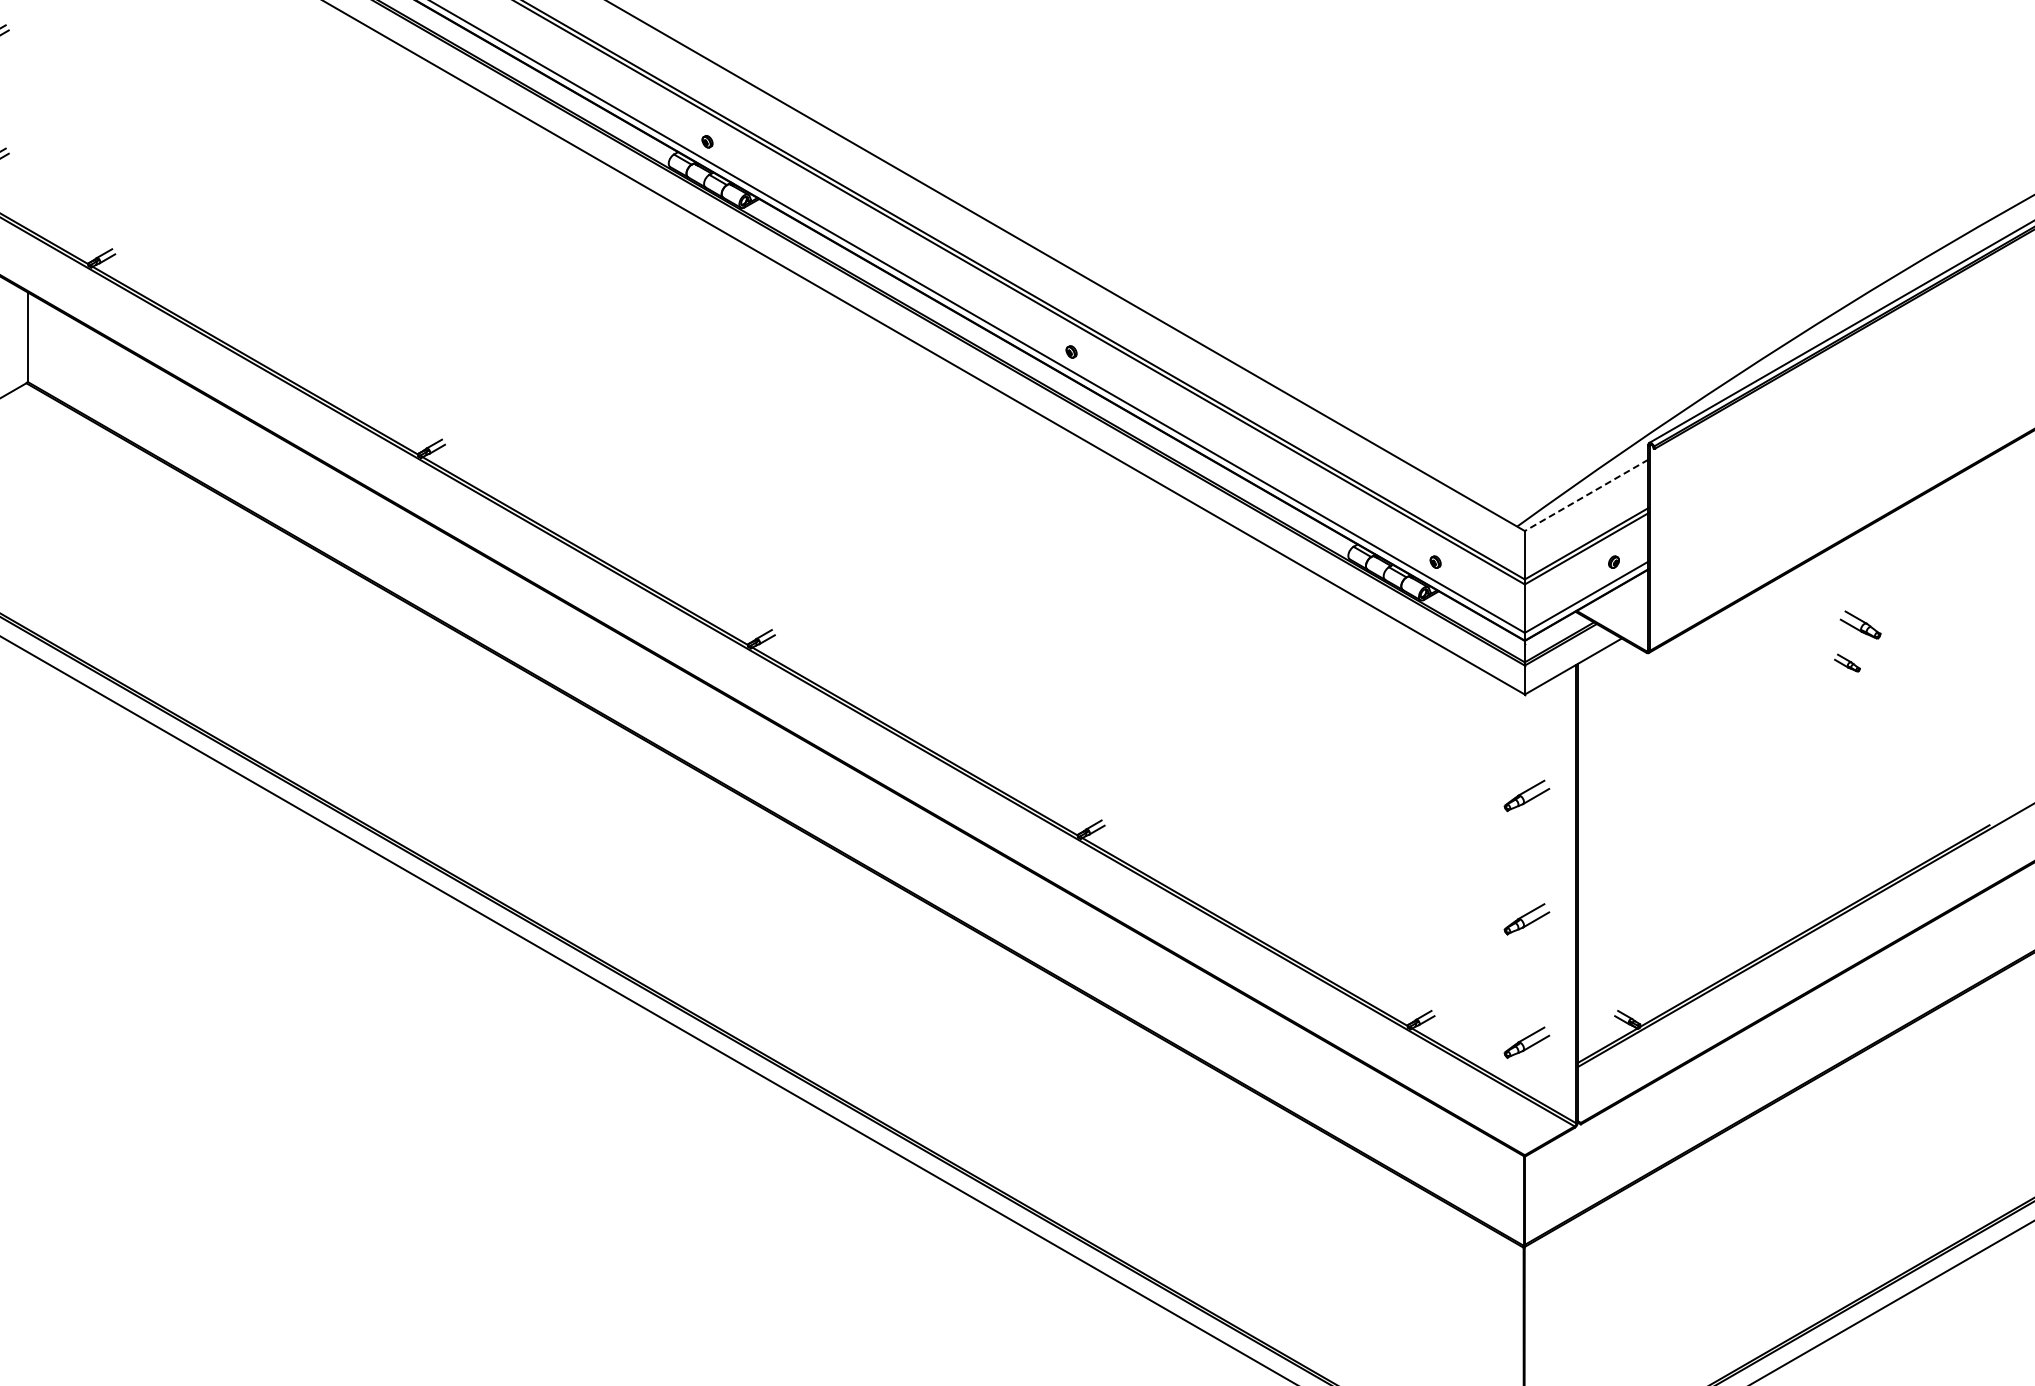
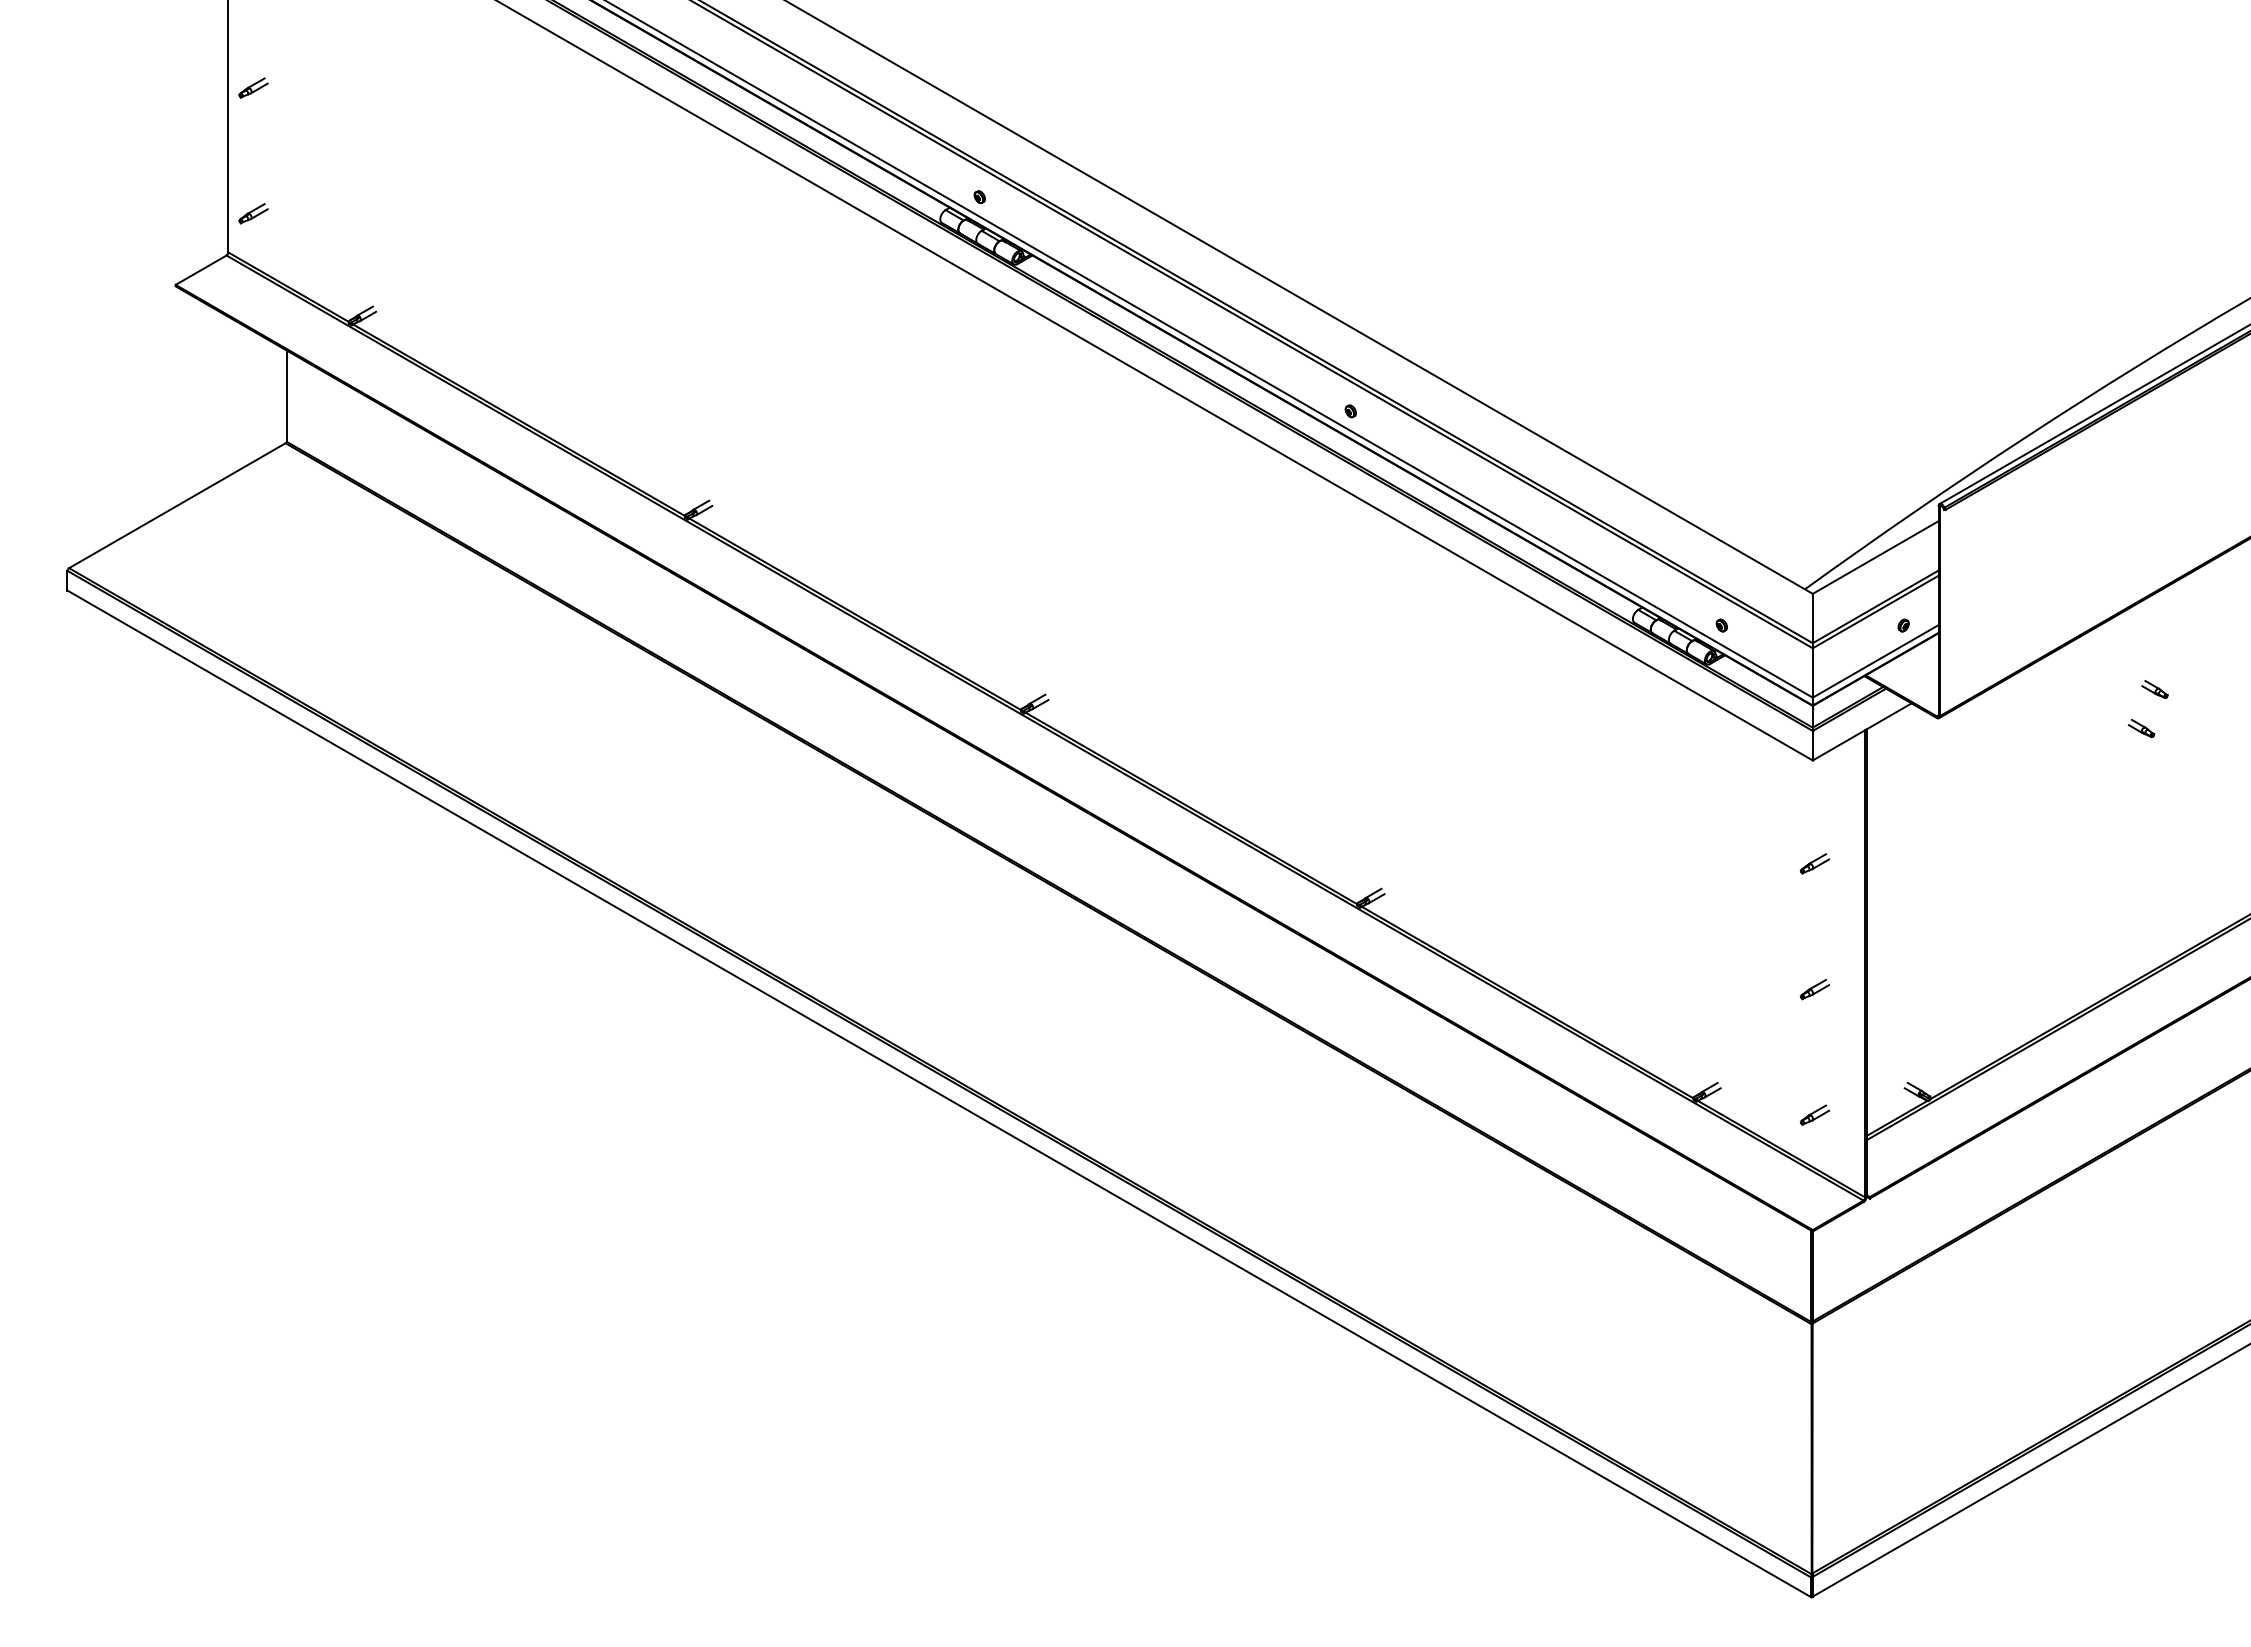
line: (1586, 495) -> (1875, 557), dashed -> solid
part: (1860, 624) -> (2154, 689), size x0.62
part: (1526, 795) -> (1814, 863), size x0.62
part: (1526, 919) -> (1814, 989), size x0.62
part: (1526, 1041) -> (1814, 1114), size x0.62

